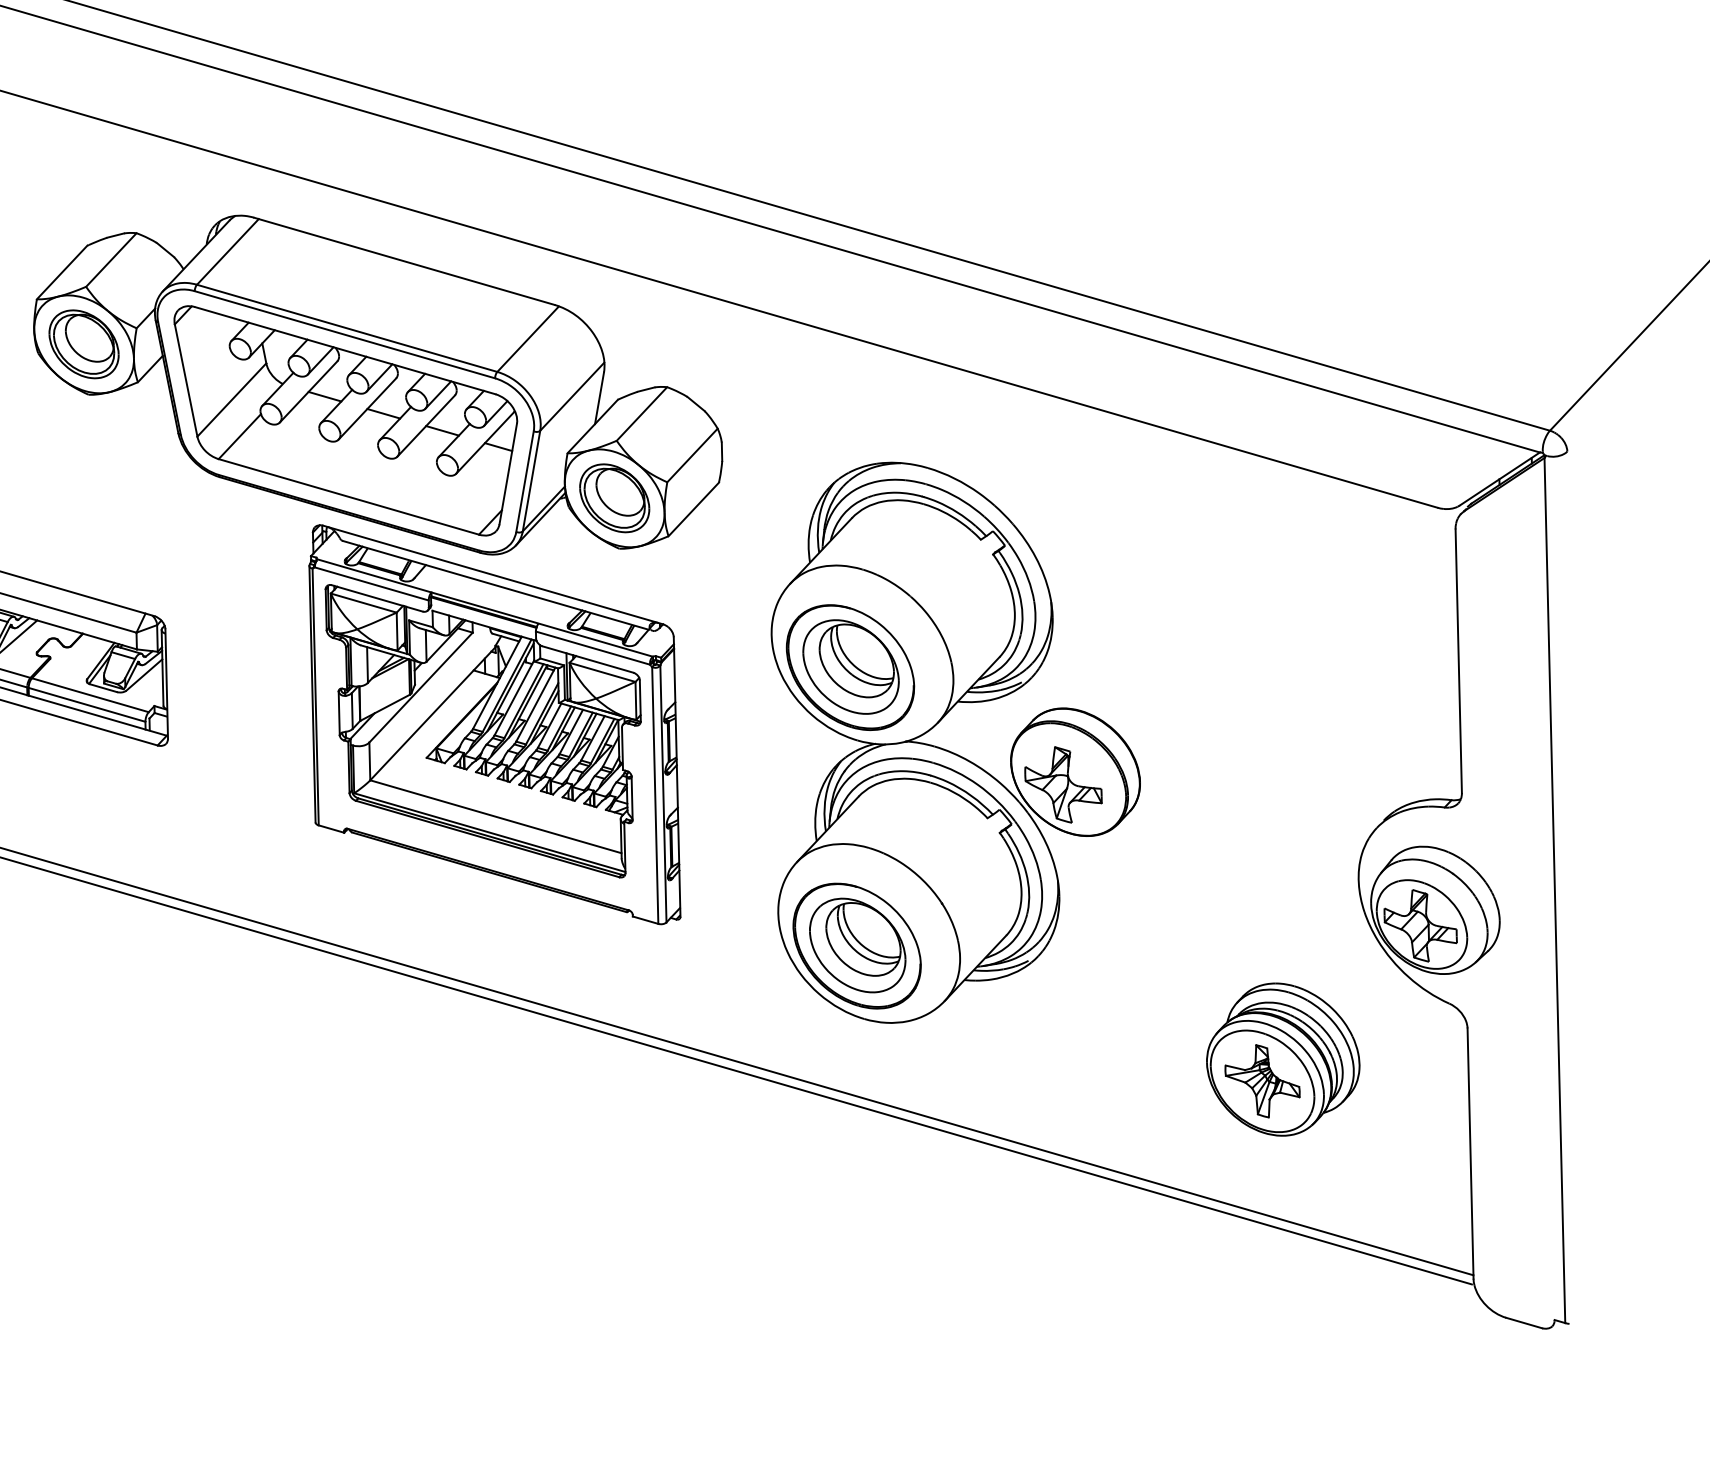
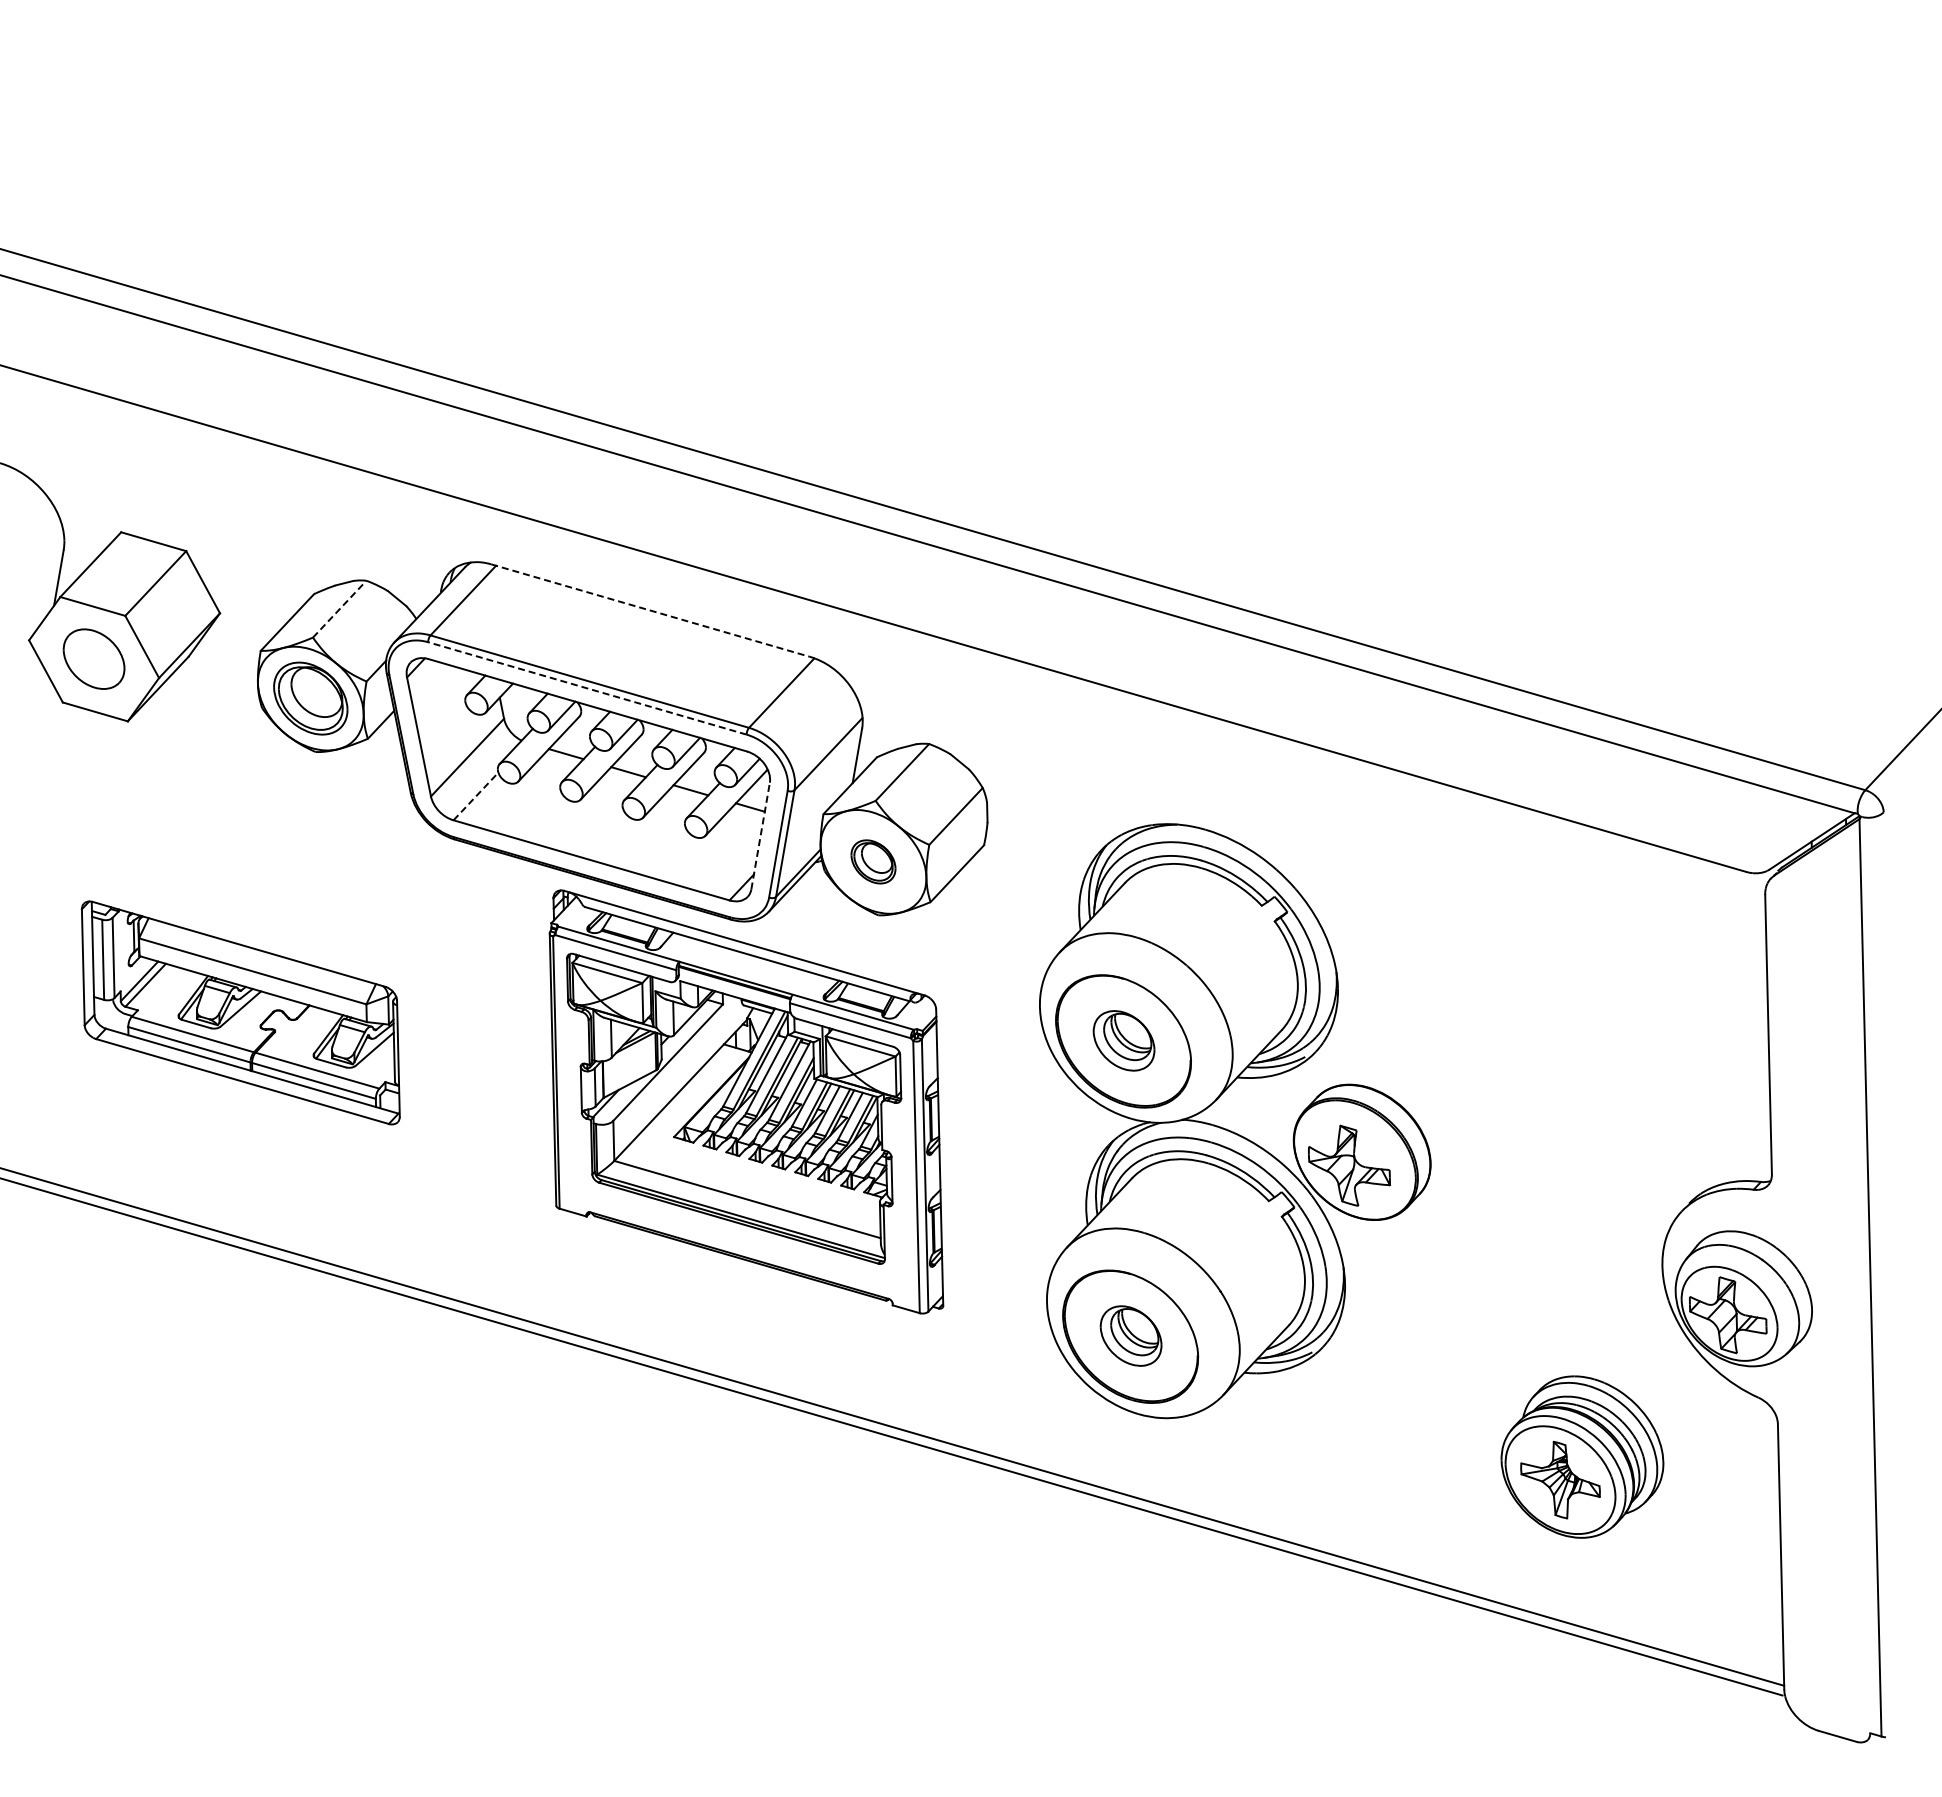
line: (112, 259) -> (340, 608), solid -> dashed
line: (404, 261) -> (650, 610), solid -> dashed
line: (345, 334) -> (587, 688), solid -> dashed
line: (239, 436) -> (475, 796), solid -> dashed
line: (508, 473) -> (760, 835), solid -> dashed
part: (614, 497) -> (873, 861), size x0.6
part: (850, 666) -> (1123, 1040), size x0.6
part: (857, 944) -> (1130, 1335), size x0.6

